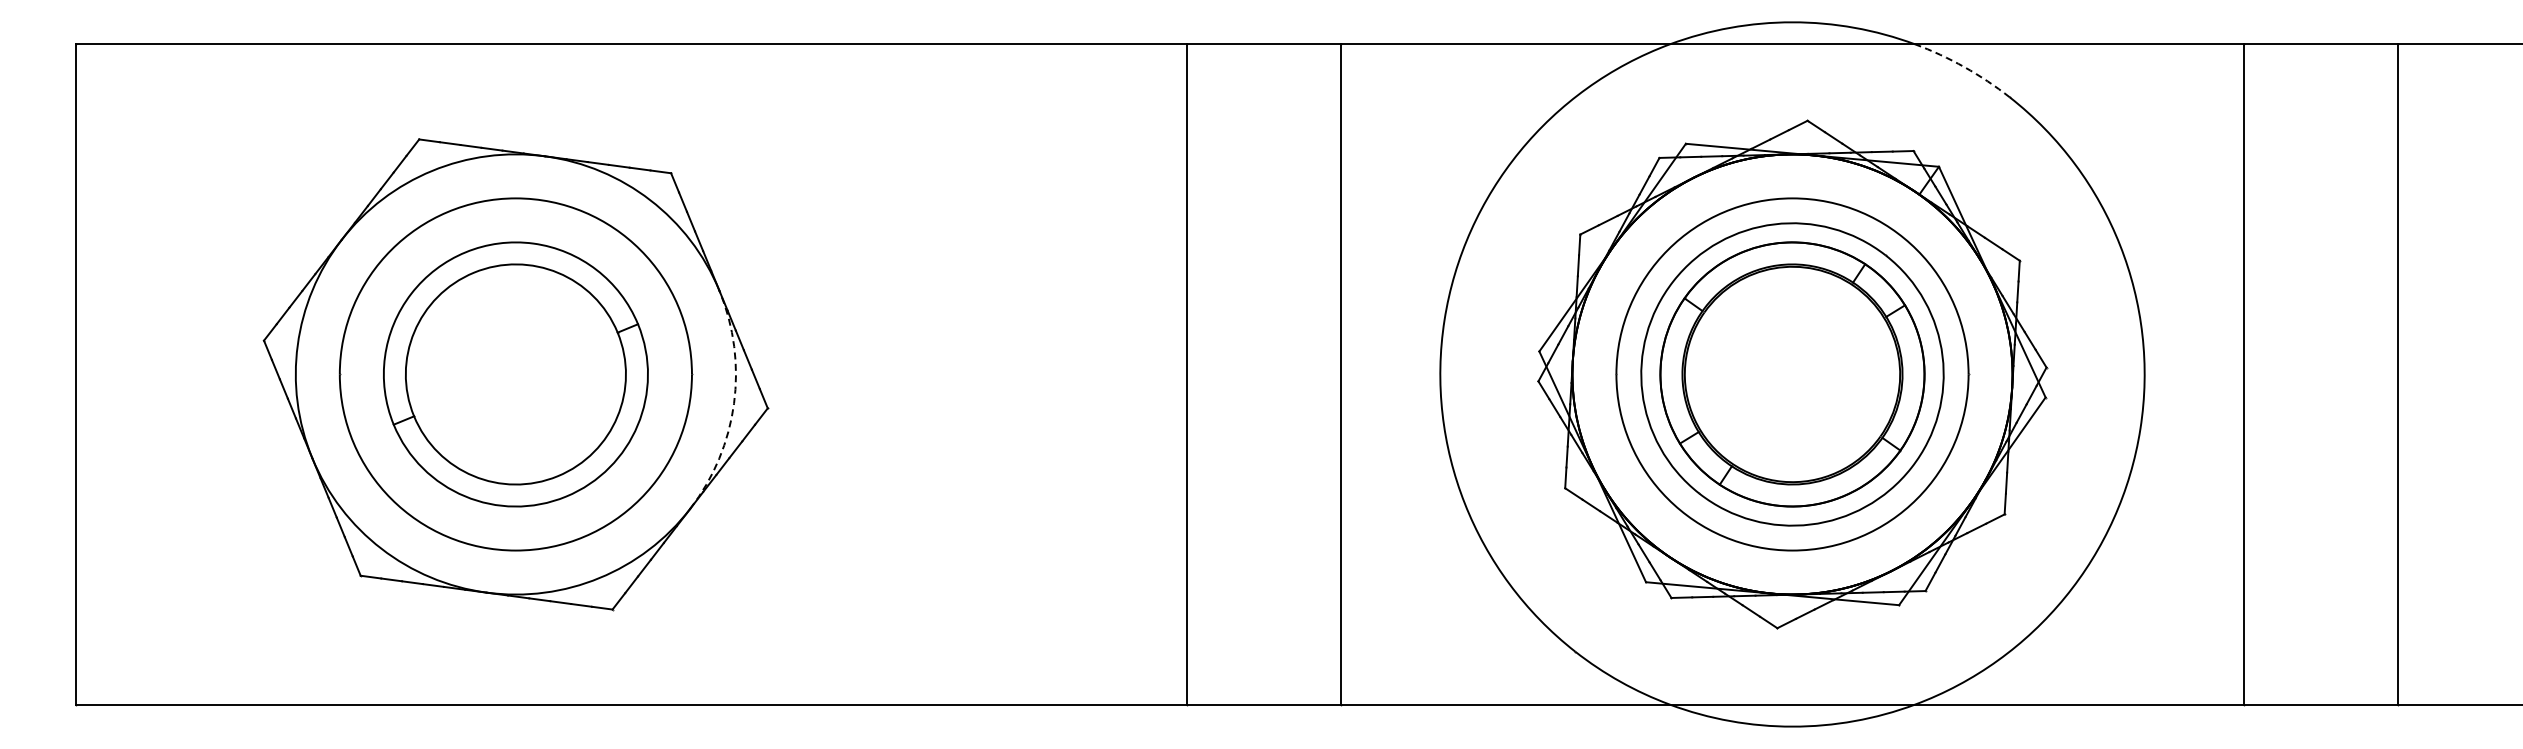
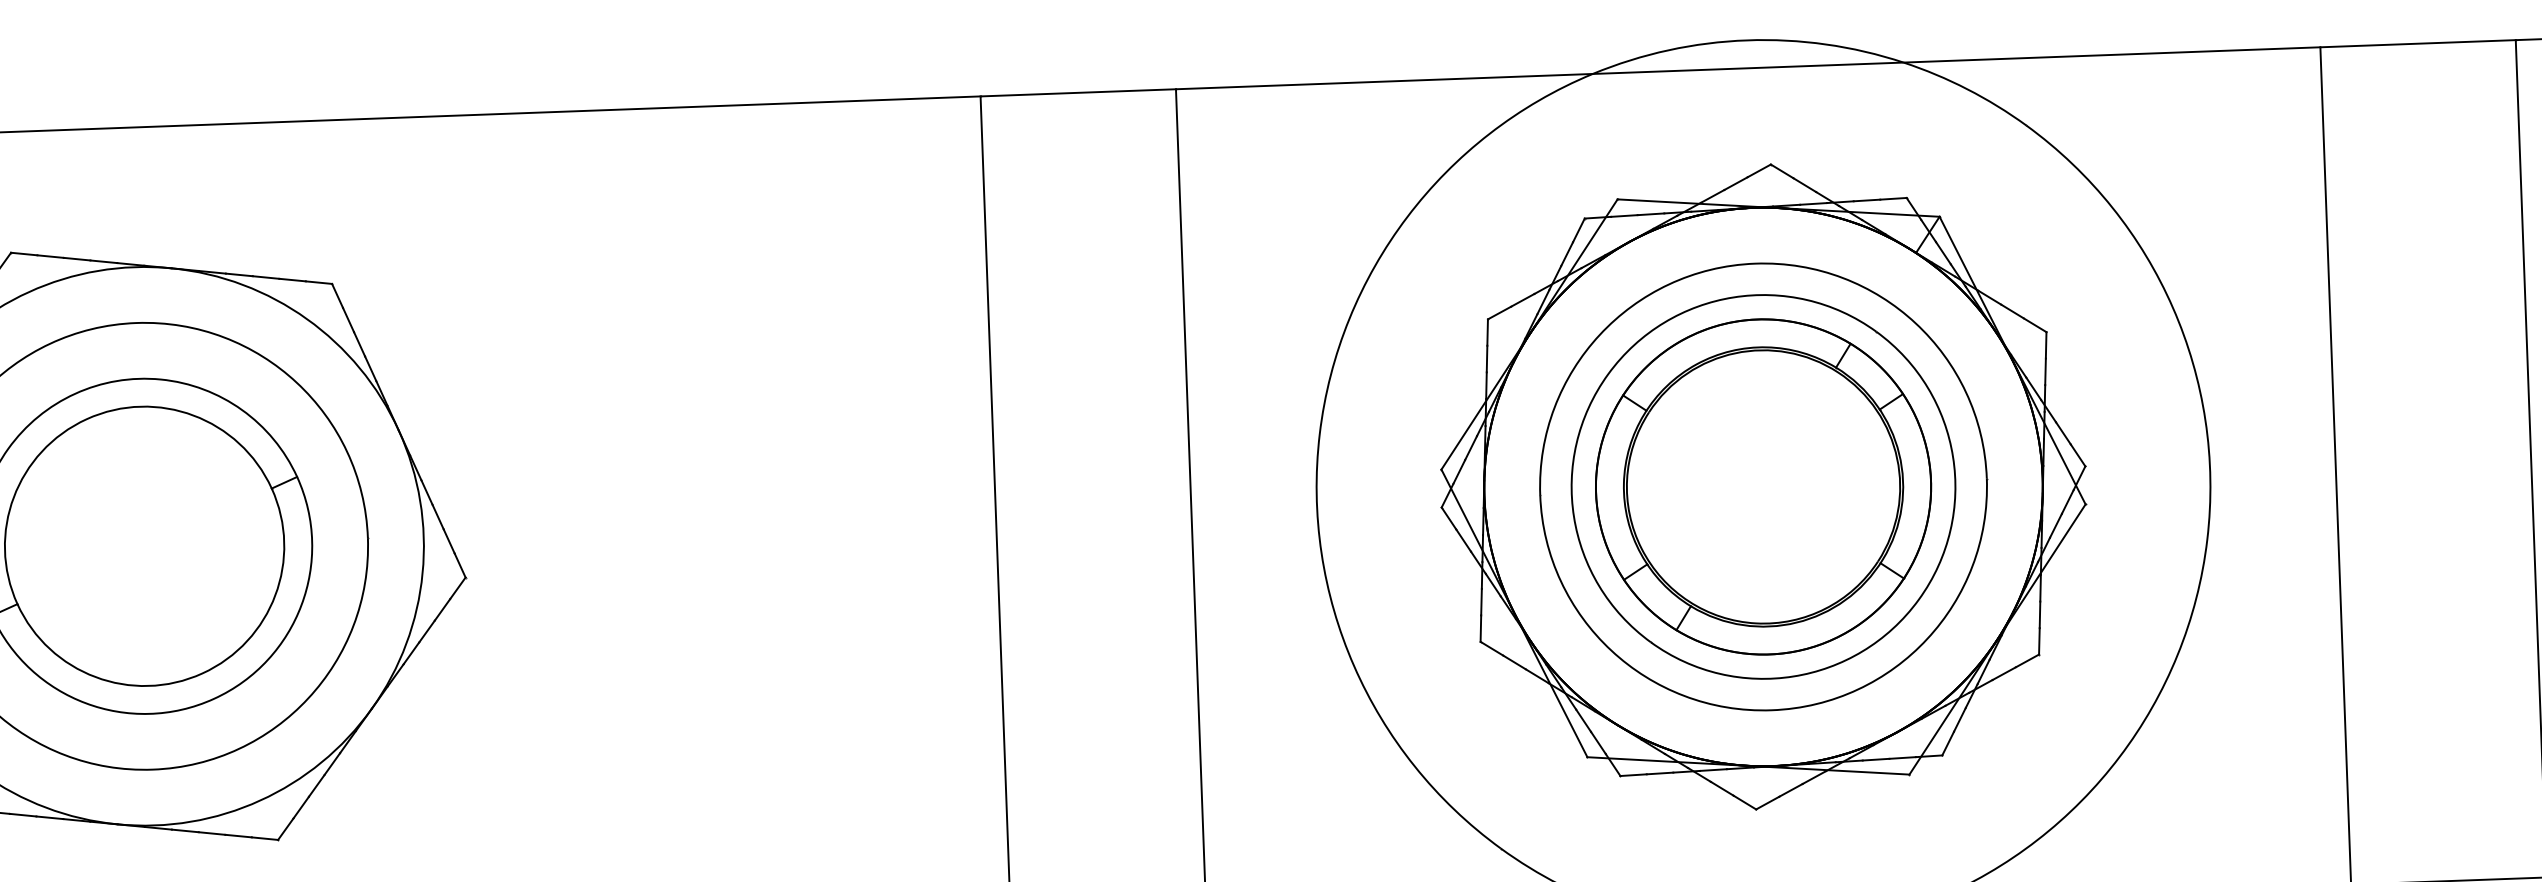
arc: (1964, 67) -> (1967, 89), dashed -> solid
arc: (734, 403) -> (423, 572), dashed -> solid

